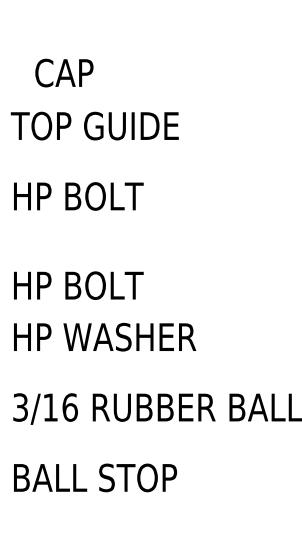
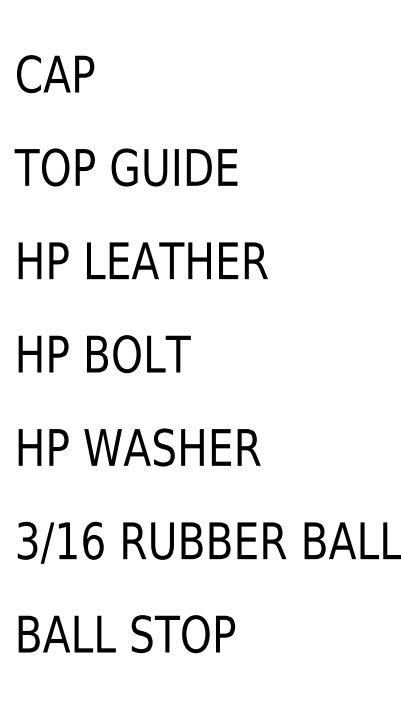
text: (64, 73) -> (55, 74), moved
text: (135, 196) -> (179, 260), HP BOLT -> HP LEATHER
text: (78, 285) -> (104, 354), moved

